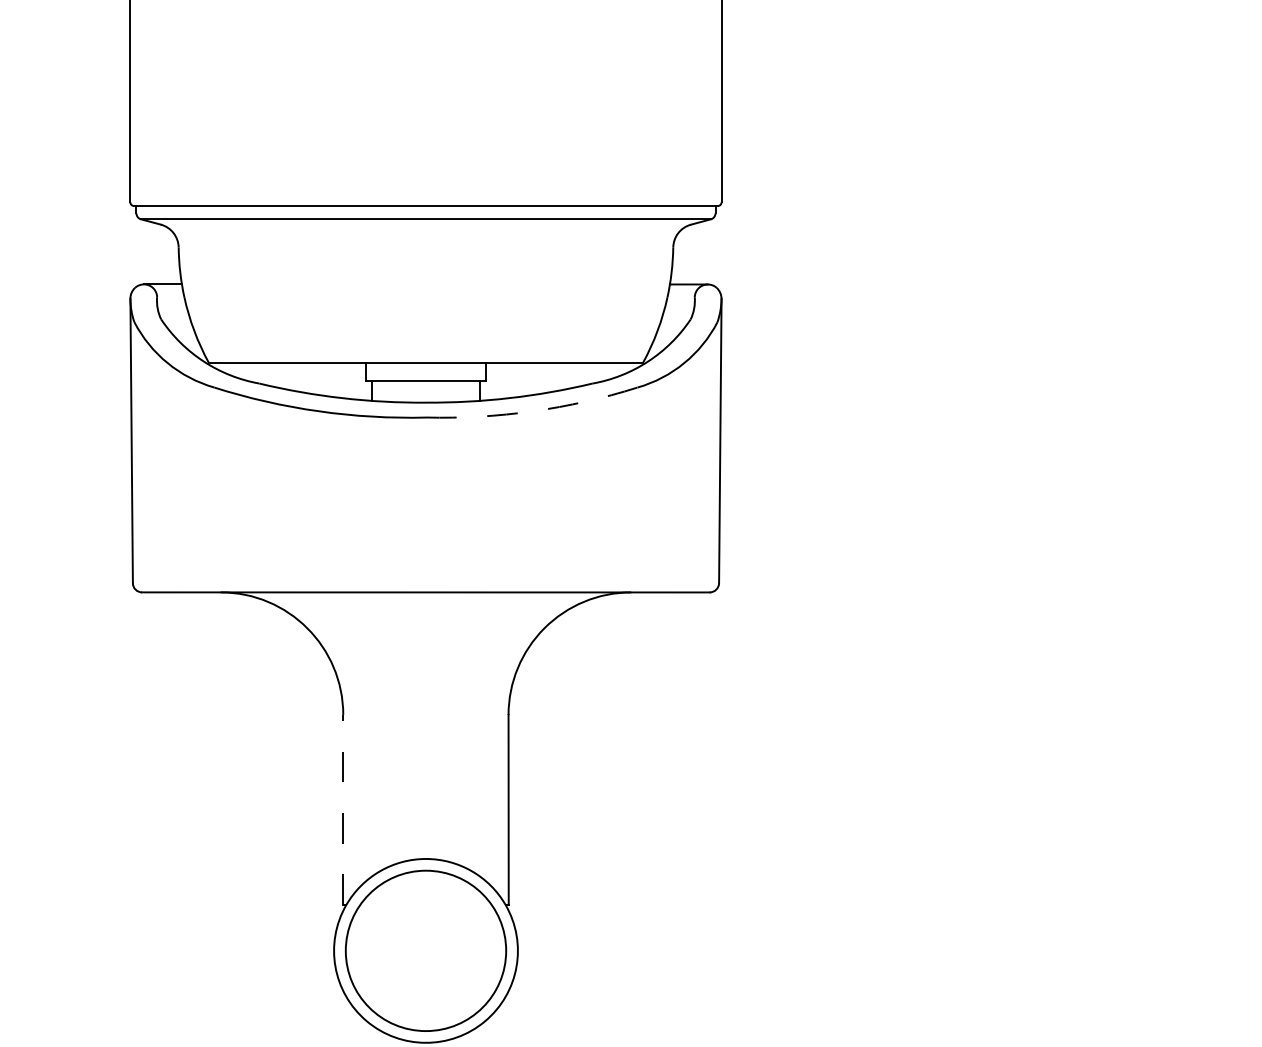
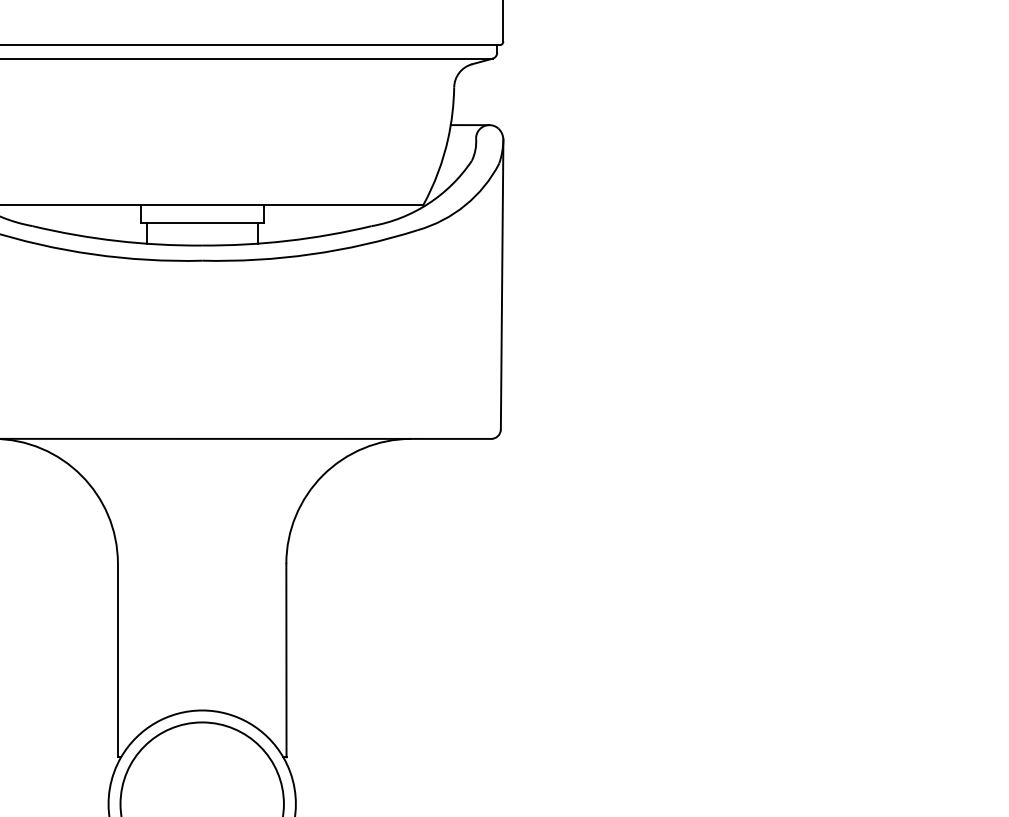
arc: (533, 411) -> (311, 254), dashed -> solid
line: (343, 809) -> (118, 660), dashed -> solid

